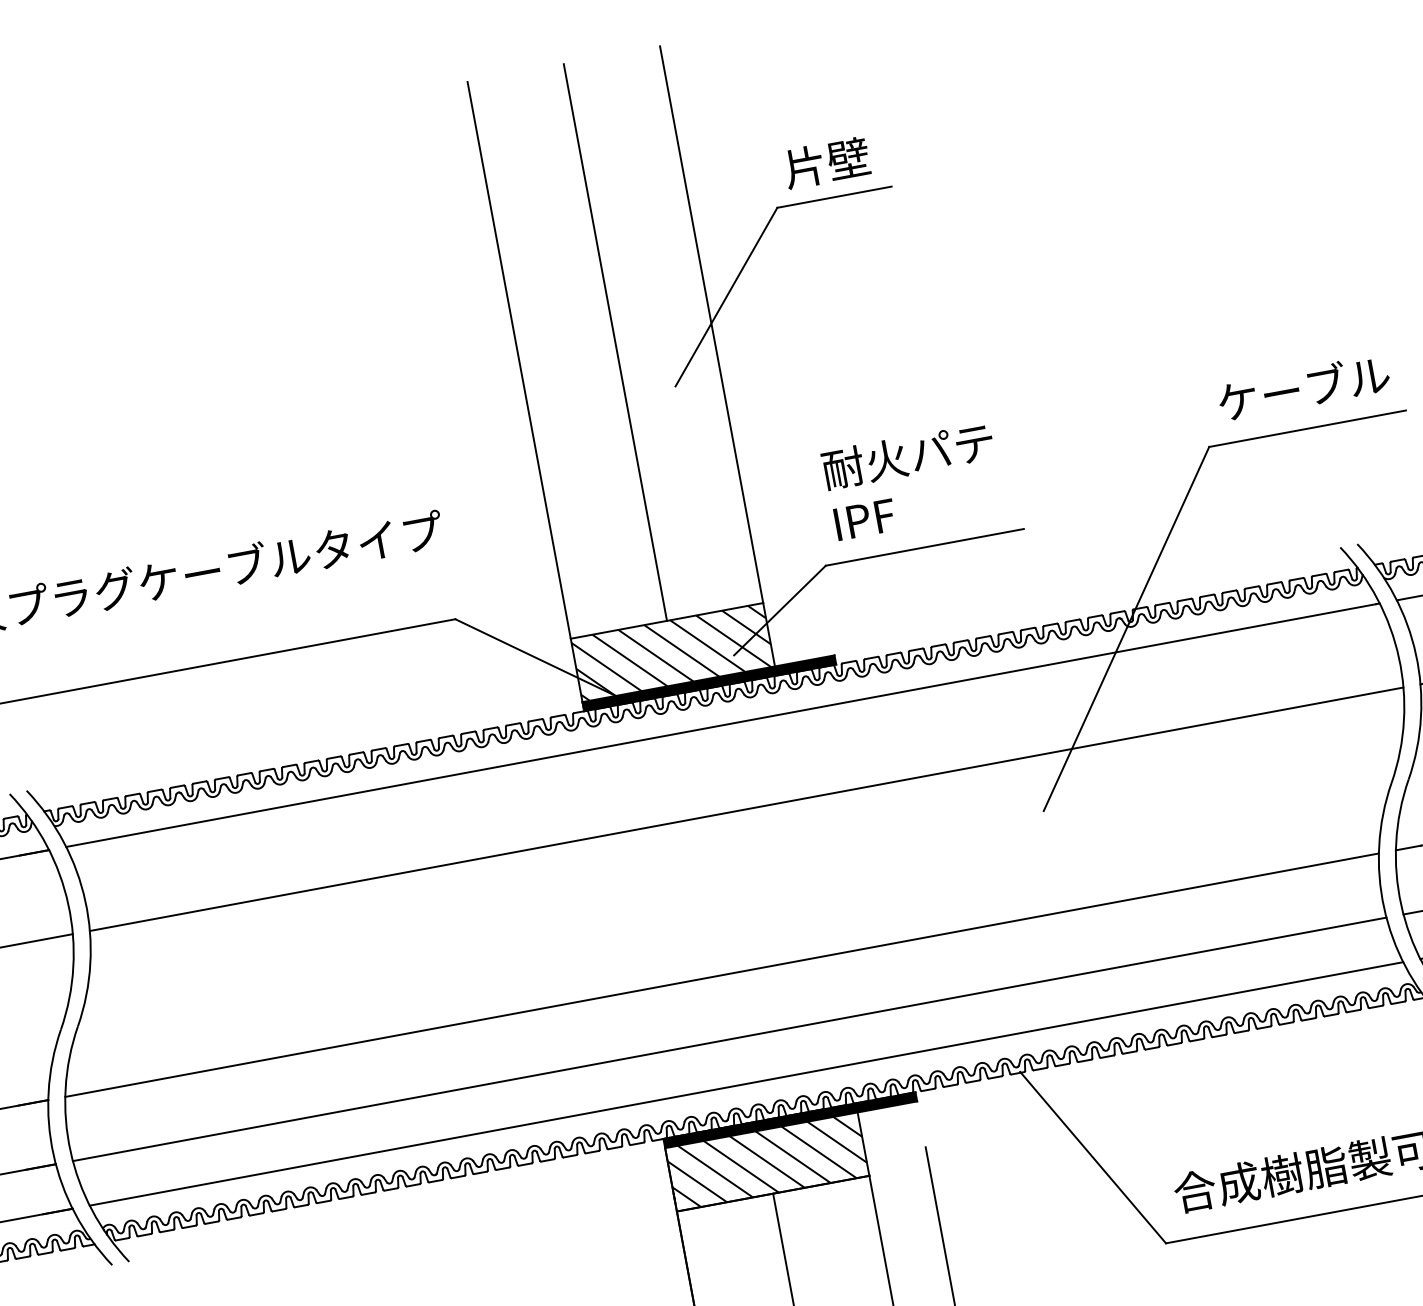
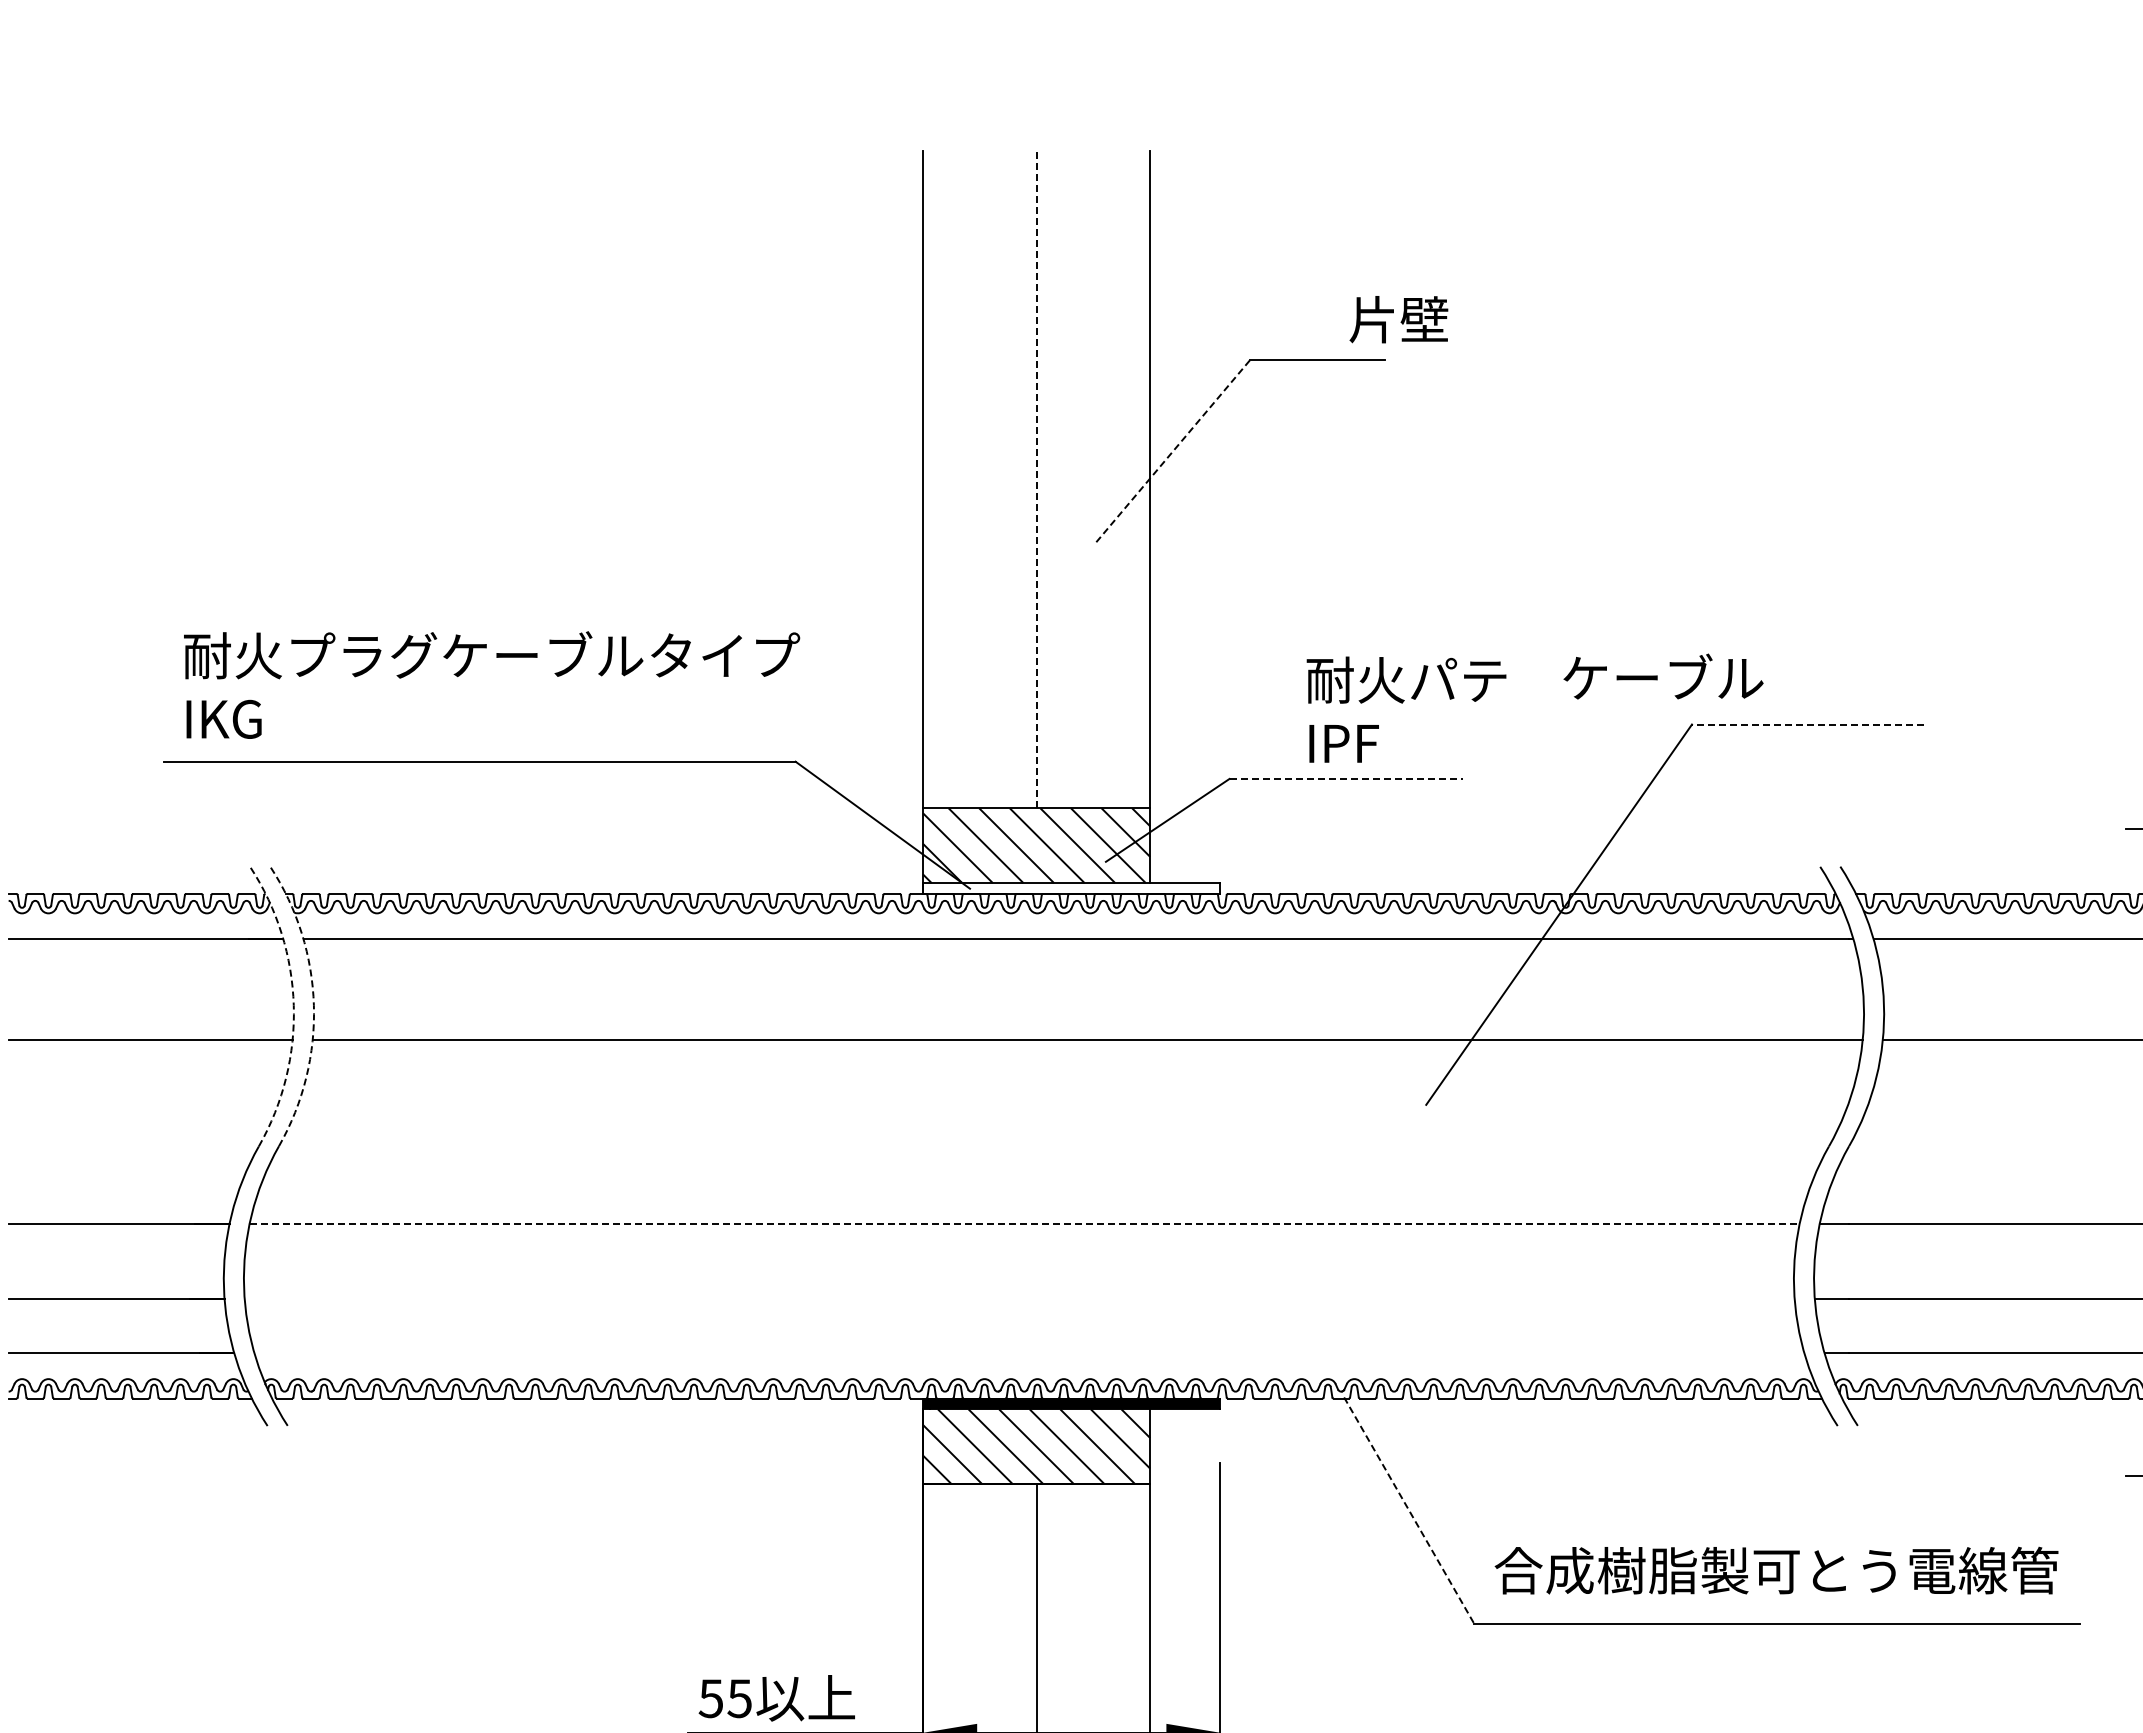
text: (826, 162) -> (1398, 319), moved
line: (726, 297) -> (1172, 451), solid -> dashed
line: (615, 342) -> (1036, 479), solid -> dashed
text: (1303, 387) -> (1663, 676), moved
line: (1307, 428) -> (1807, 724), solid -> dashed
text: (912, 480) -> (1406, 709), moved
line: (924, 546) -> (1346, 778), solid -> dashed
fill: (709, 683) -> (1071, 888), removed
arc: (85, 901) -> (313, 1005), solid -> dashed
arc: (68, 904) -> (293, 1005), solid -> dashed
line: (722, 975) -> (1025, 1224), solid -> dashed
line: (729, 1039) -> (1019, 1298), removed
line: (746, 1084) -> (1029, 1353), removed
line: (1093, 1157) -> (1409, 1510), solid -> dashed

